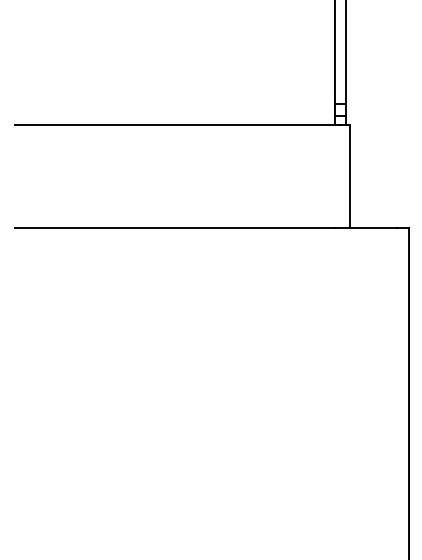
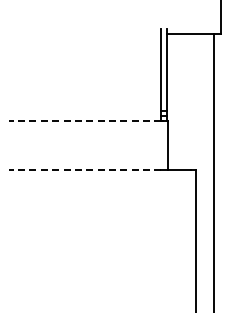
line: (173, 124) -> (84, 120), solid -> dashed
line: (173, 227) -> (84, 169), solid -> dashed

